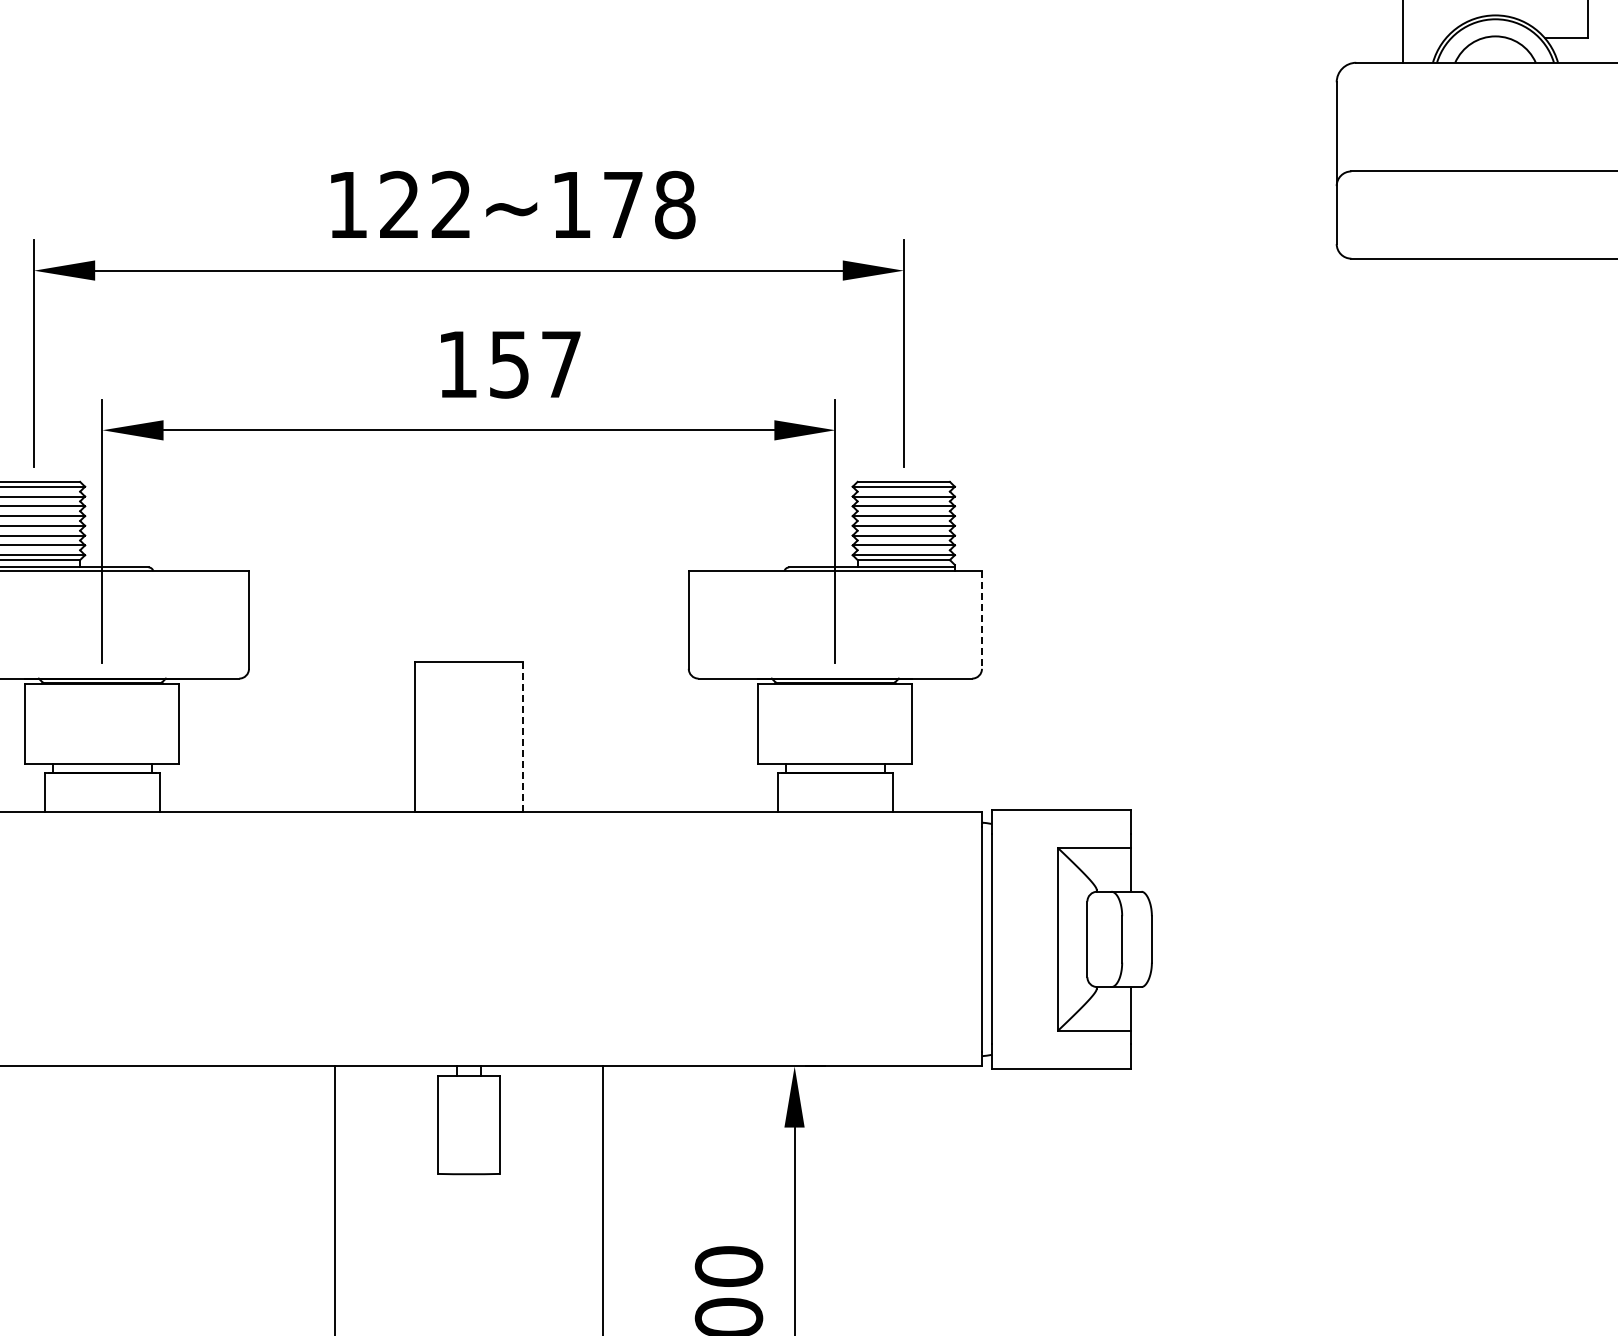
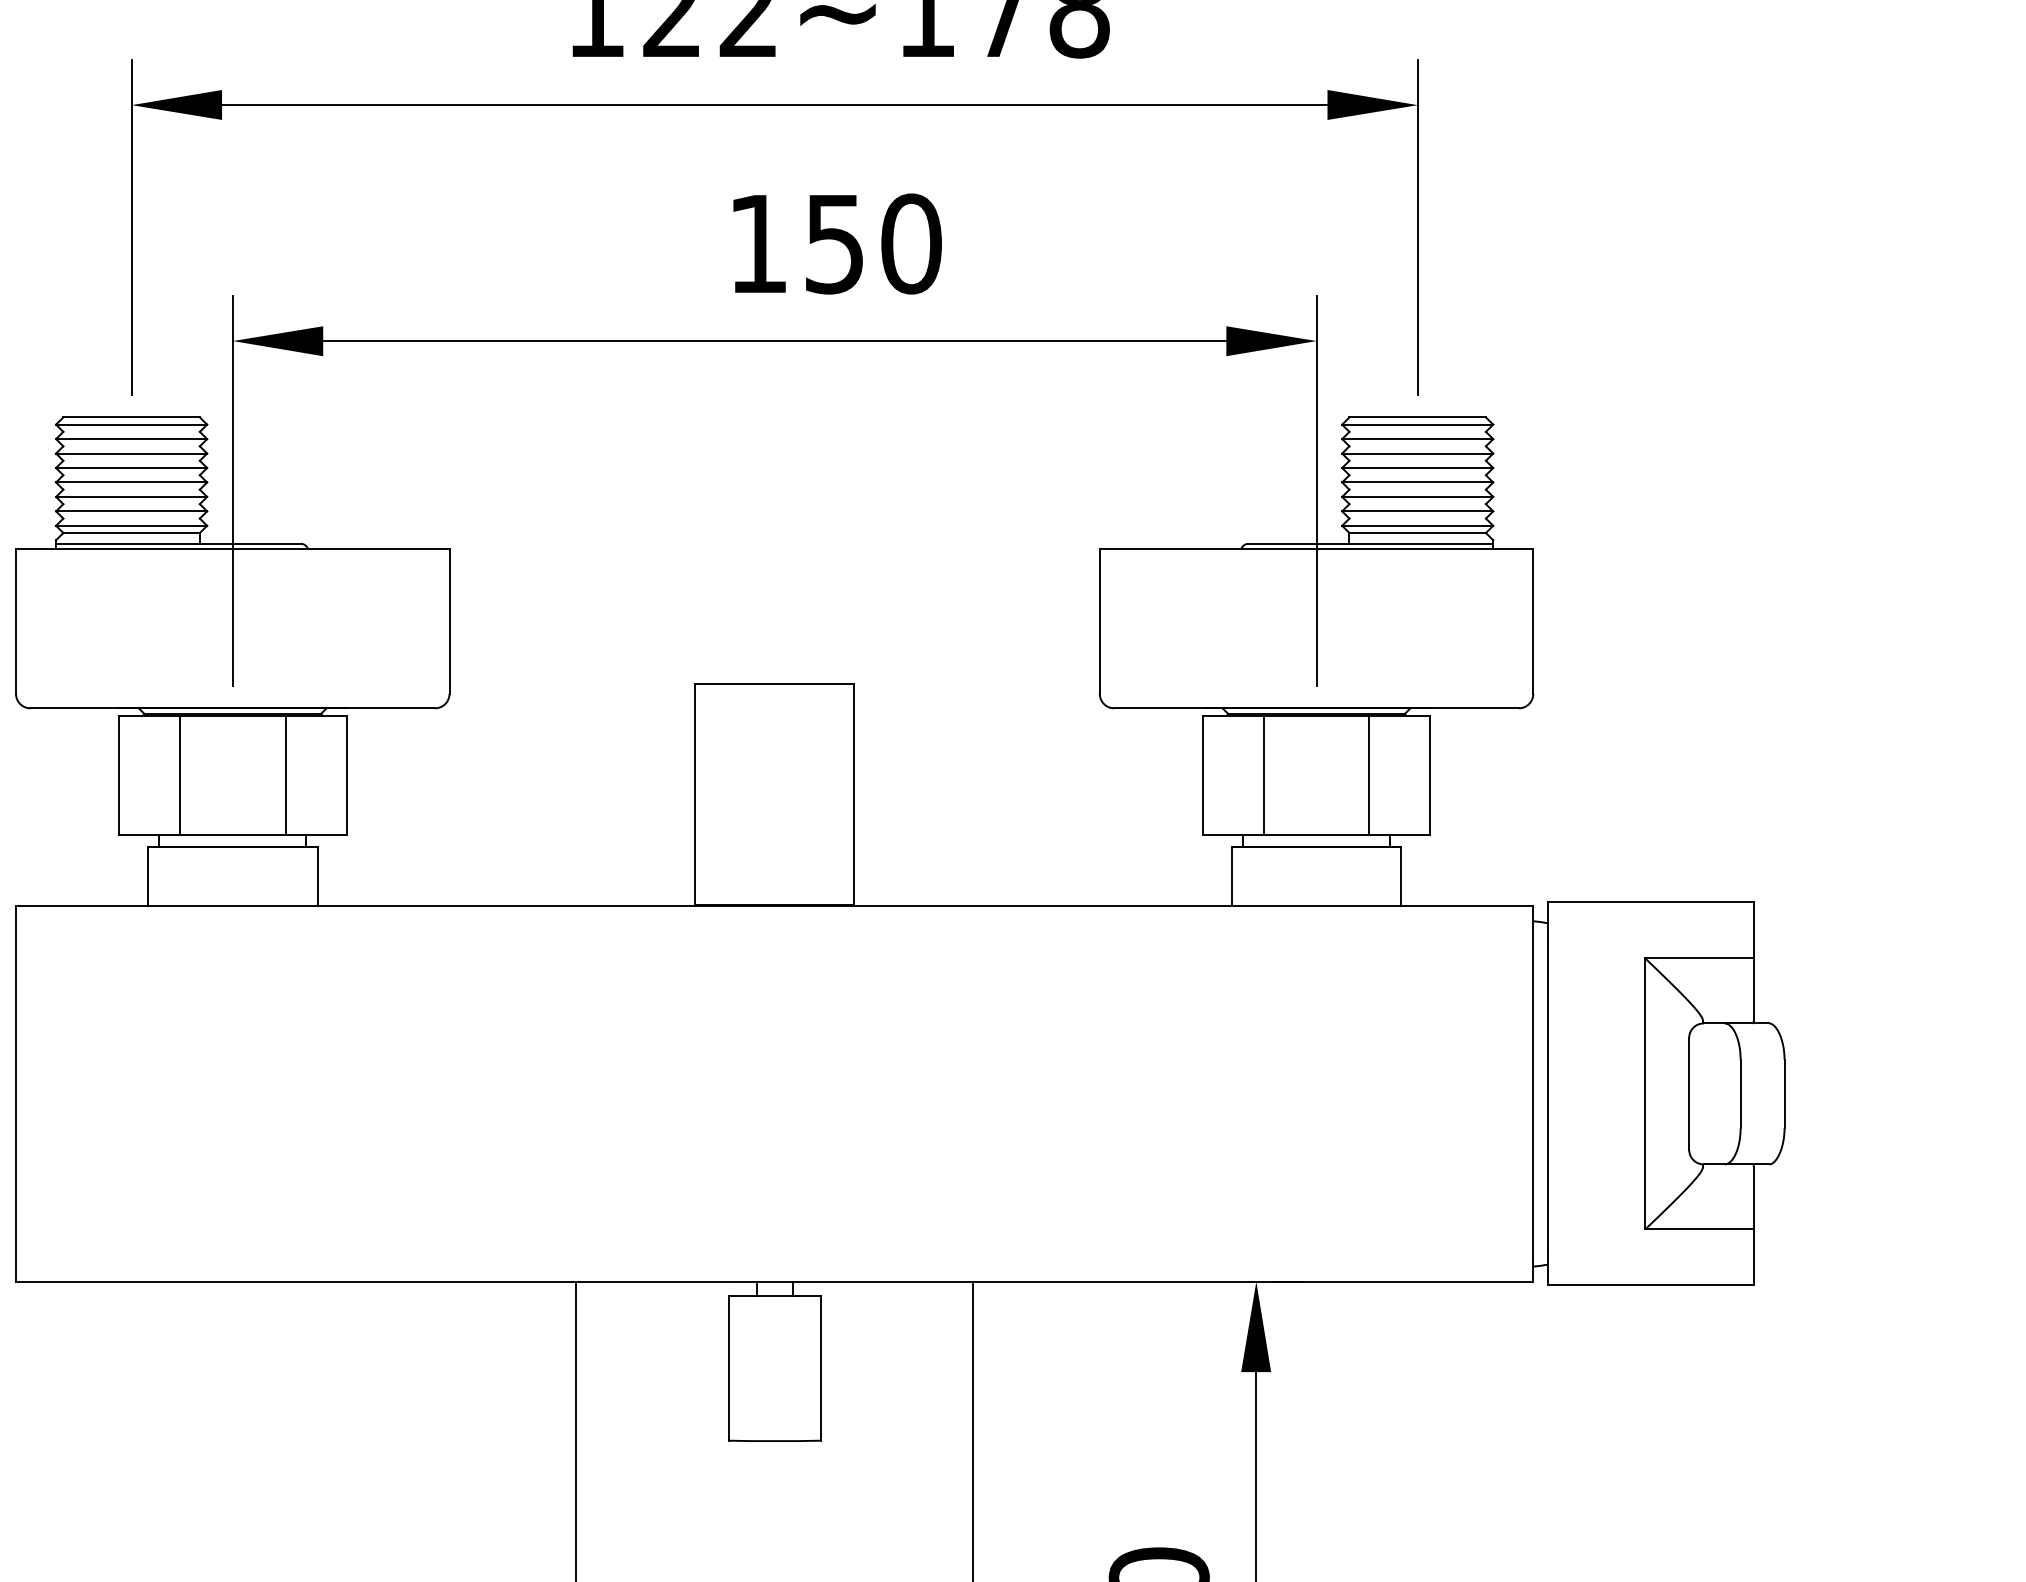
text: (561, 364) -> (911, 243), 157 -> 150
line: (981, 619) -> (1532, 620), dashed -> solid
line: (66, 723) -> (179, 774), added
line: (138, 723) -> (286, 774), added
line: (799, 723) -> (1263, 774), added
line: (871, 723) -> (1369, 774), added
line: (522, 736) -> (853, 793), dashed -> solid

